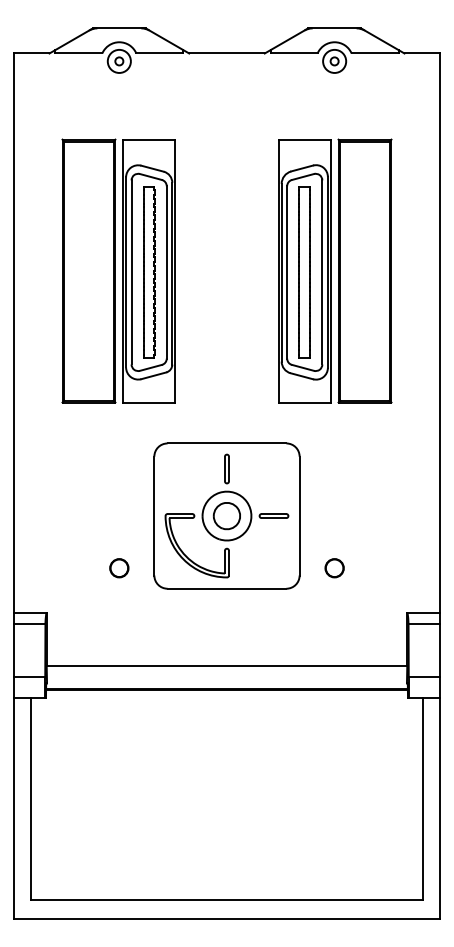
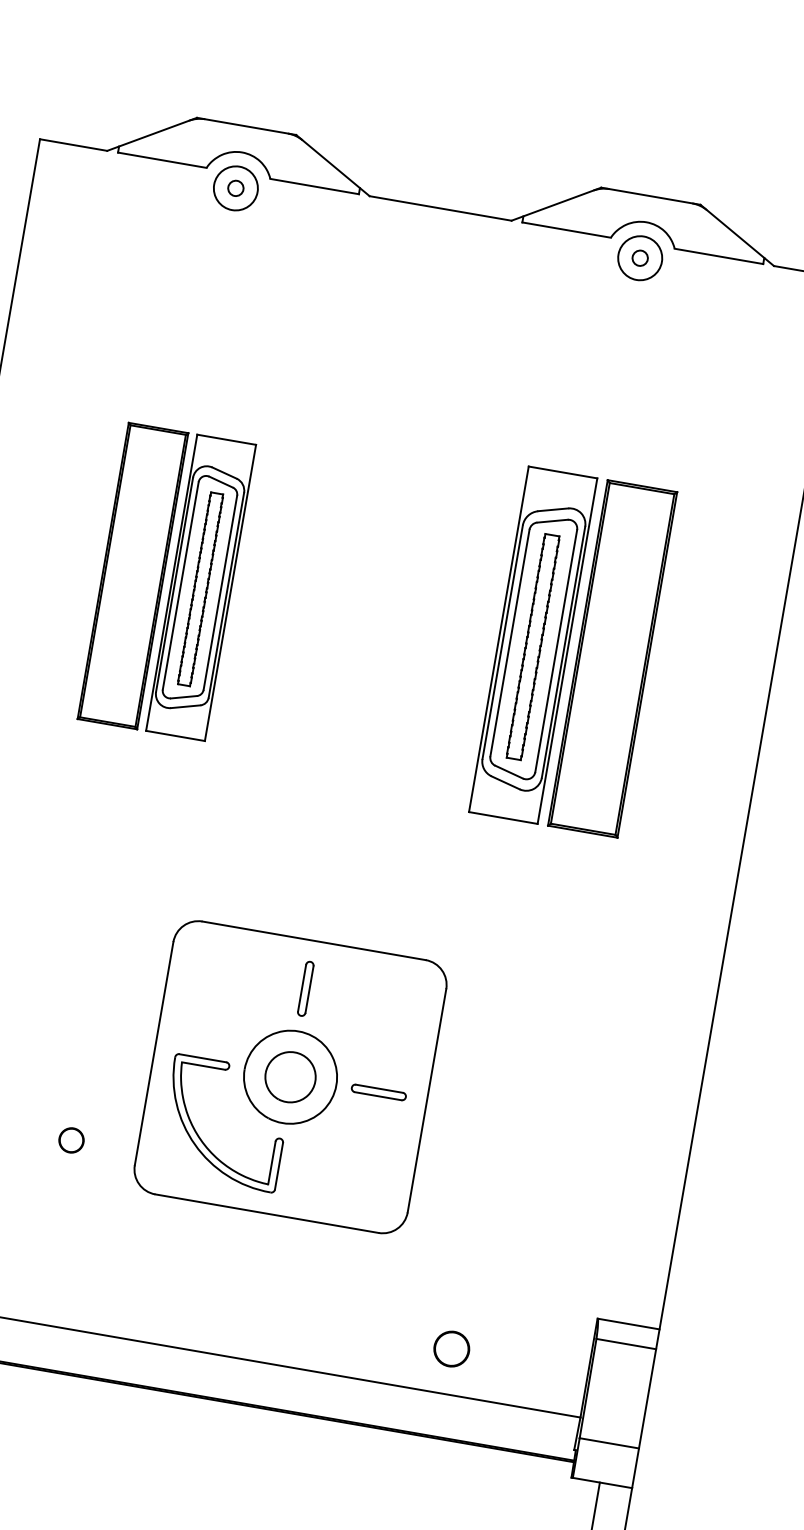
part: (118, 270) -> (166, 580), size x0.6
part: (335, 270) -> (574, 651), size x0.7
circle: (119, 568) -> (71, 1140), size x0.7
circle: (334, 568) -> (451, 1349), moved

